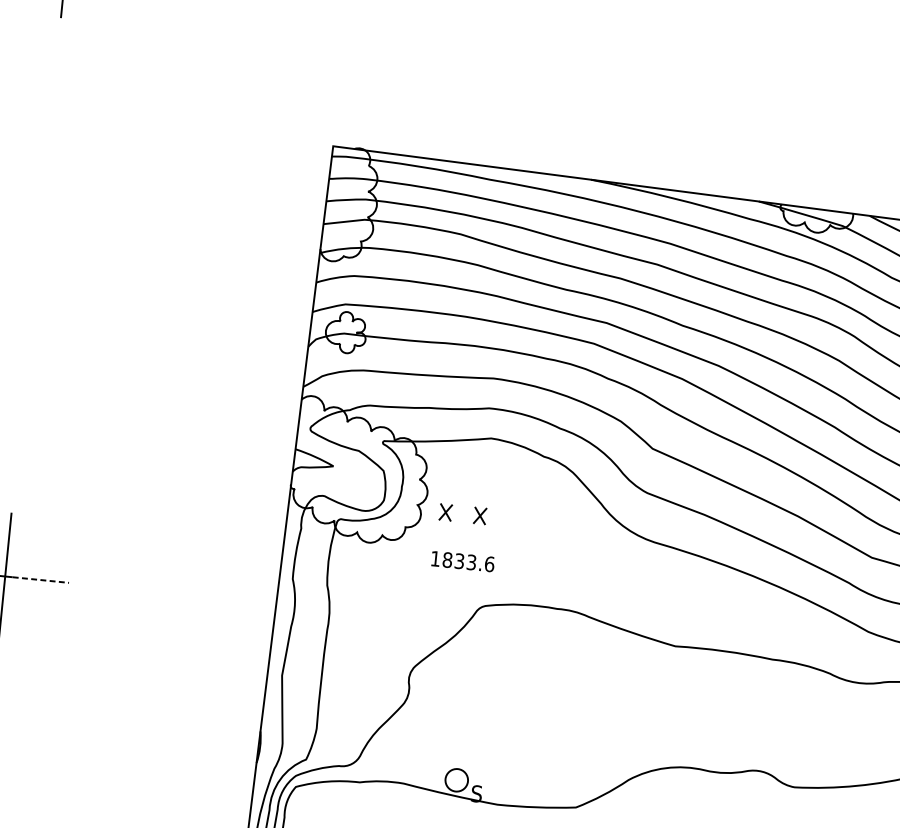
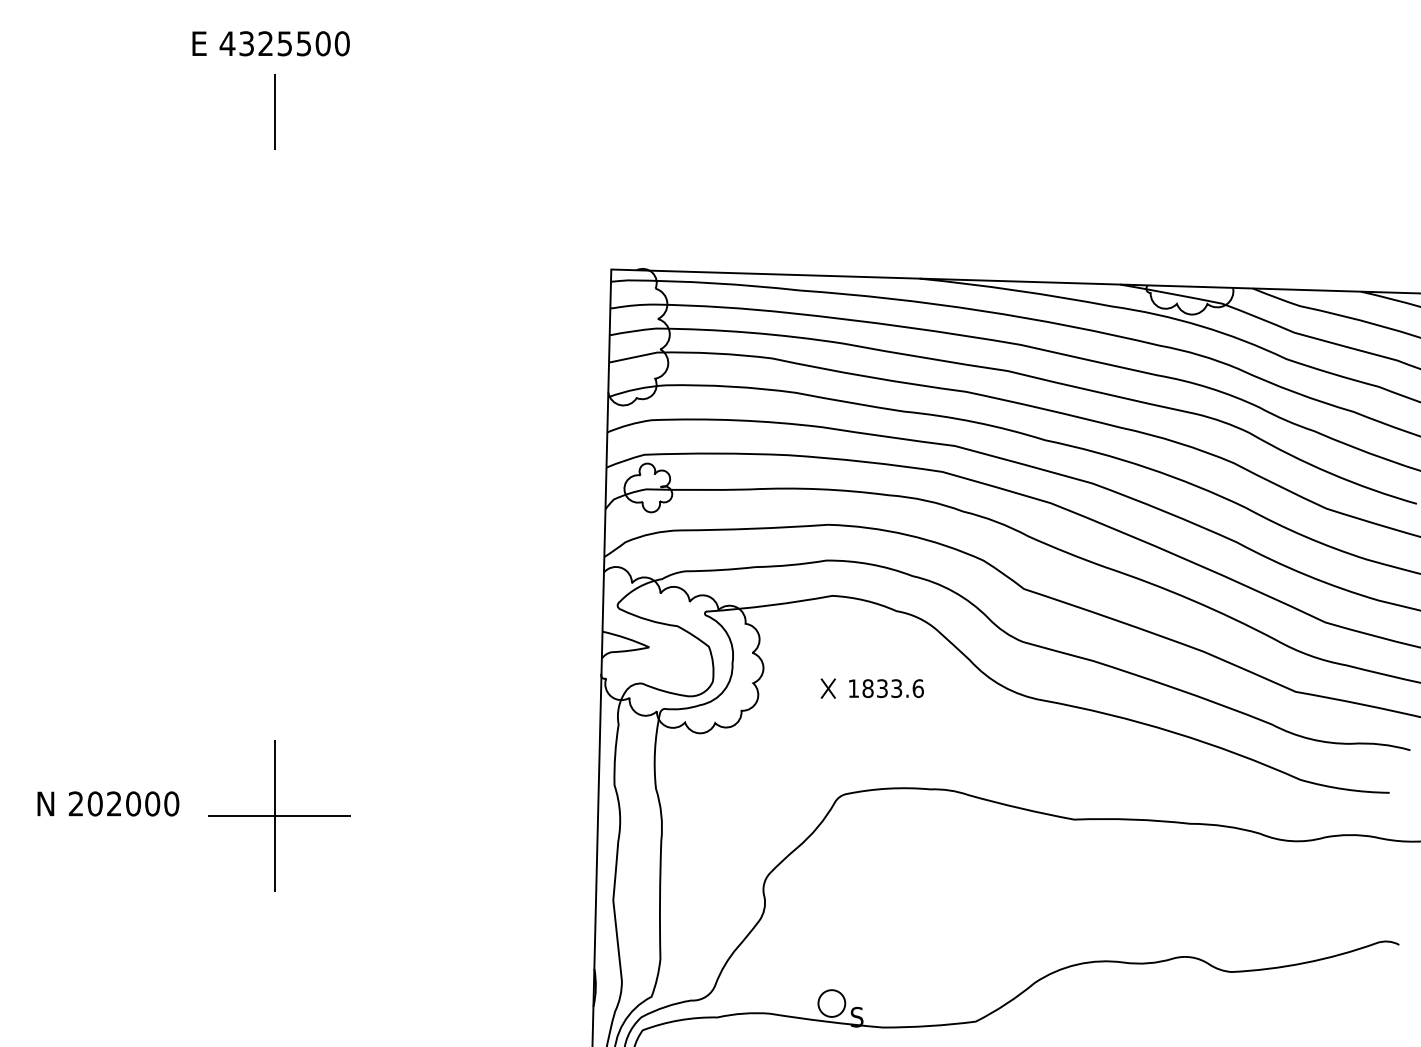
part: (445, 512) -> (786, 688), removed
text: (463, 561) -> (886, 688), moved
line: (41, 580) -> (317, 816), dashed -> solid

